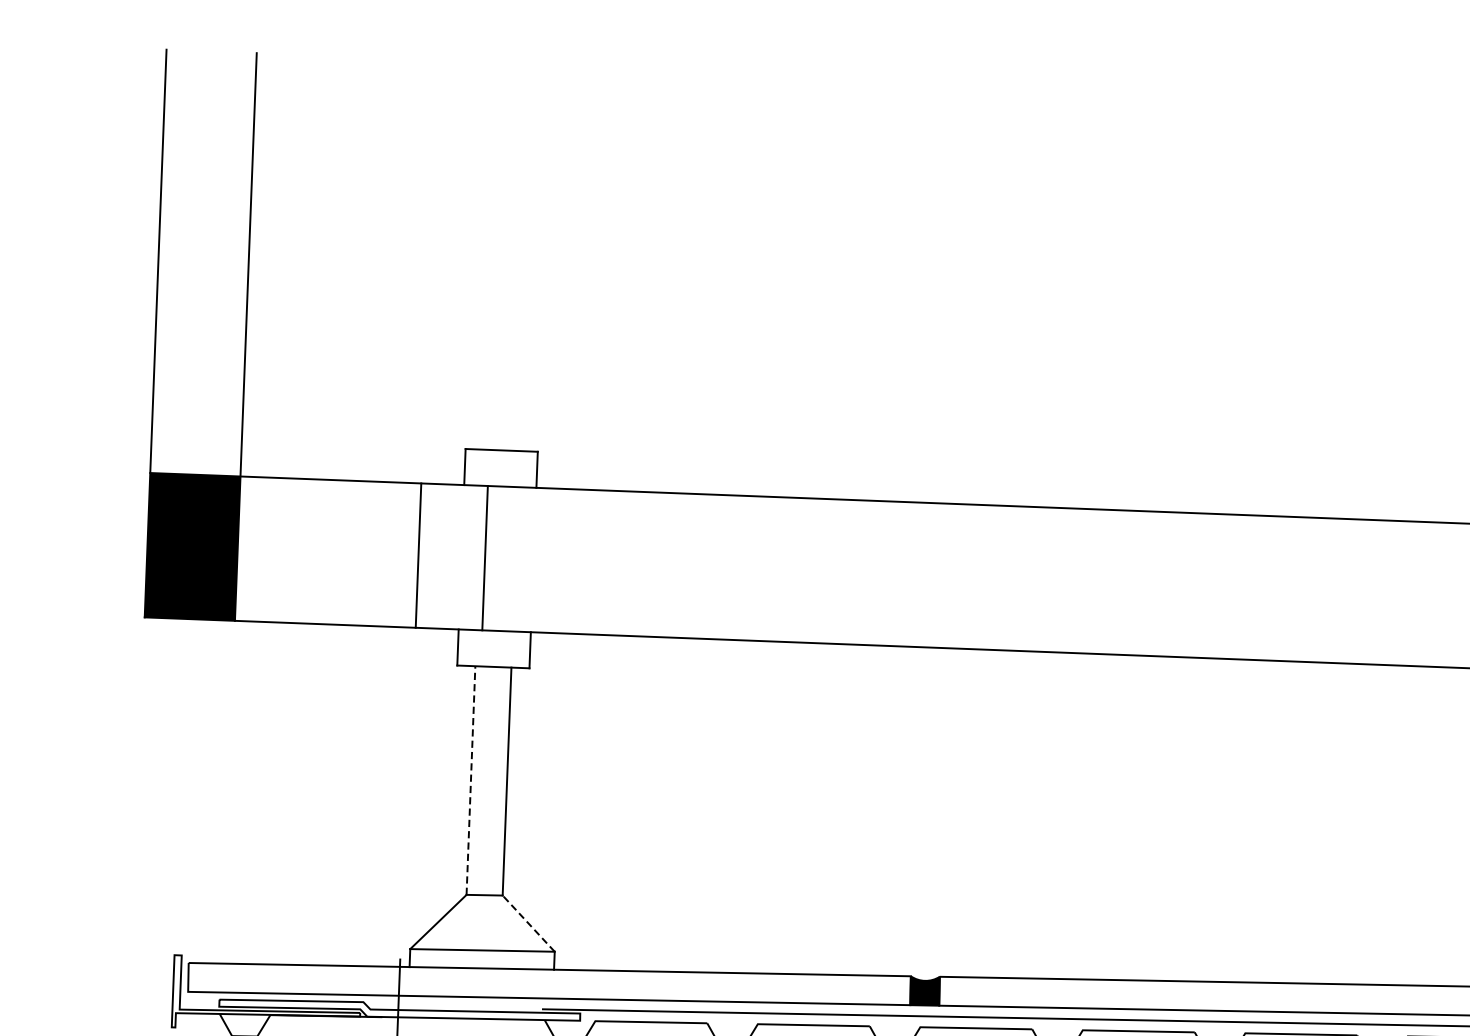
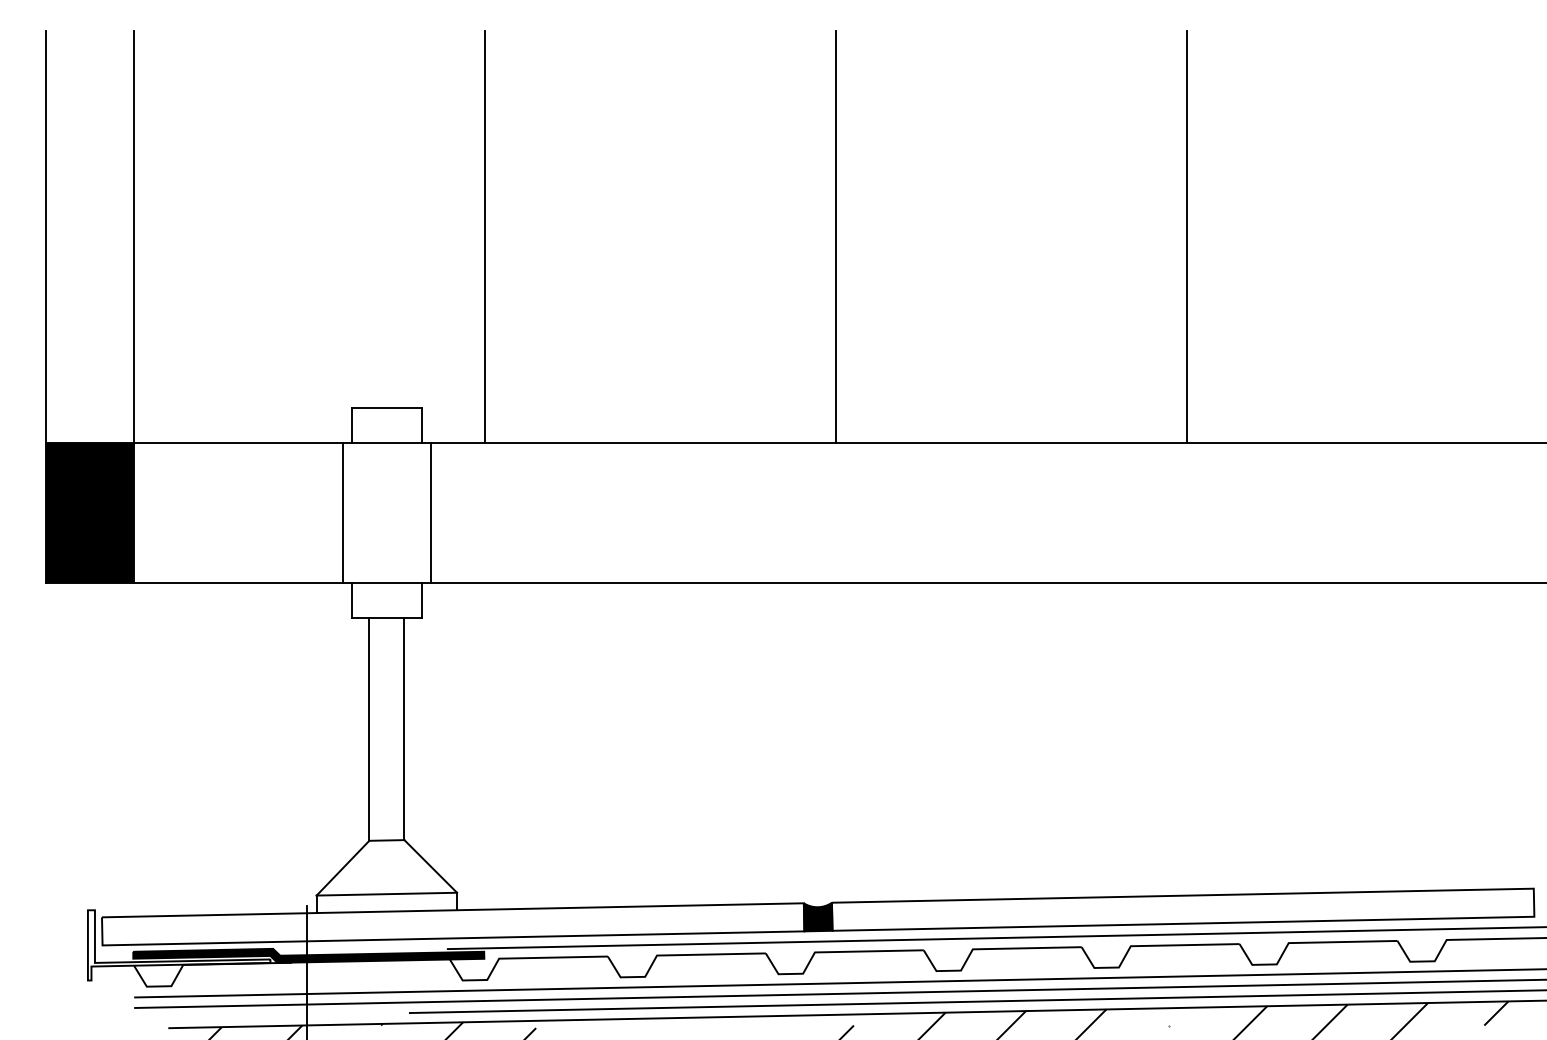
line: (609, 278) -> (485, 236), added
line: (970, 292) -> (836, 236), added
line: (1331, 305) -> (1187, 236), added
line: (419, 554) -> (343, 512), moved
line: (484, 557) -> (430, 512), moved
line: (471, 780) -> (369, 729), dashed -> solid
line: (528, 923) -> (430, 866), dashed -> solid
fill: (399, 1010) -> (308, 955), added

